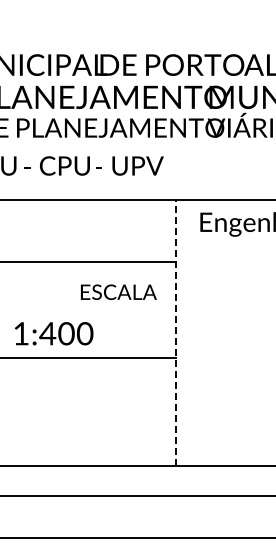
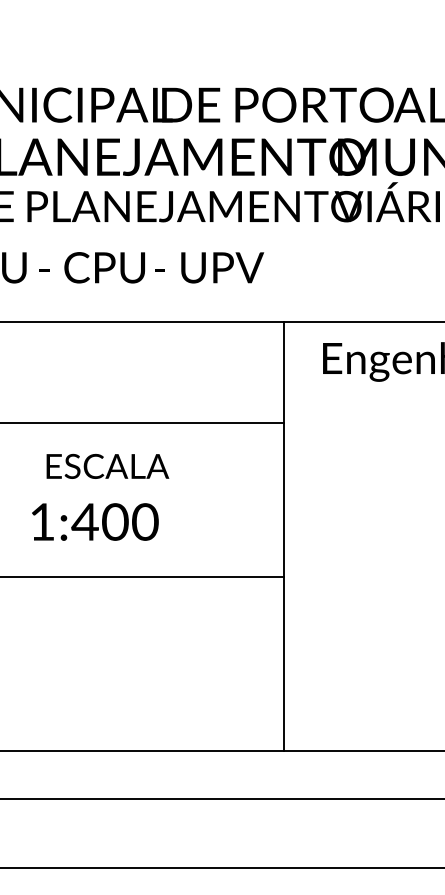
text: (118, 291) -> (107, 465), moved
line: (175, 332) -> (282, 536), dashed -> solid
text: (54, 333) -> (95, 521), moved

